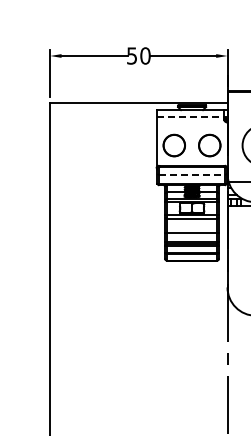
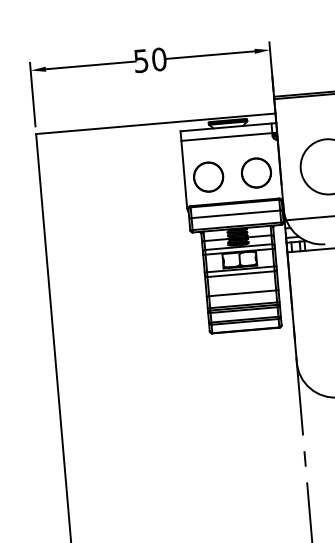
line: (190, 117) -> (227, 137), dashed -> solid
line: (192, 174) -> (236, 214), dashed -> solid

